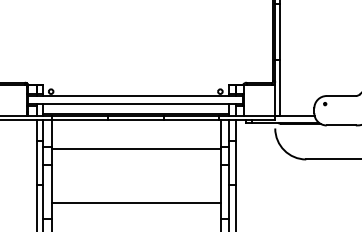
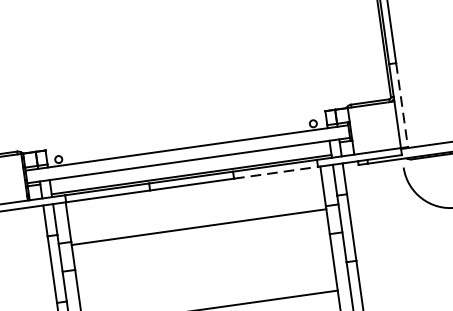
line: (279, 87) -> (401, 104), solid -> dashed
line: (191, 120) -> (276, 173), solid -> dashed

